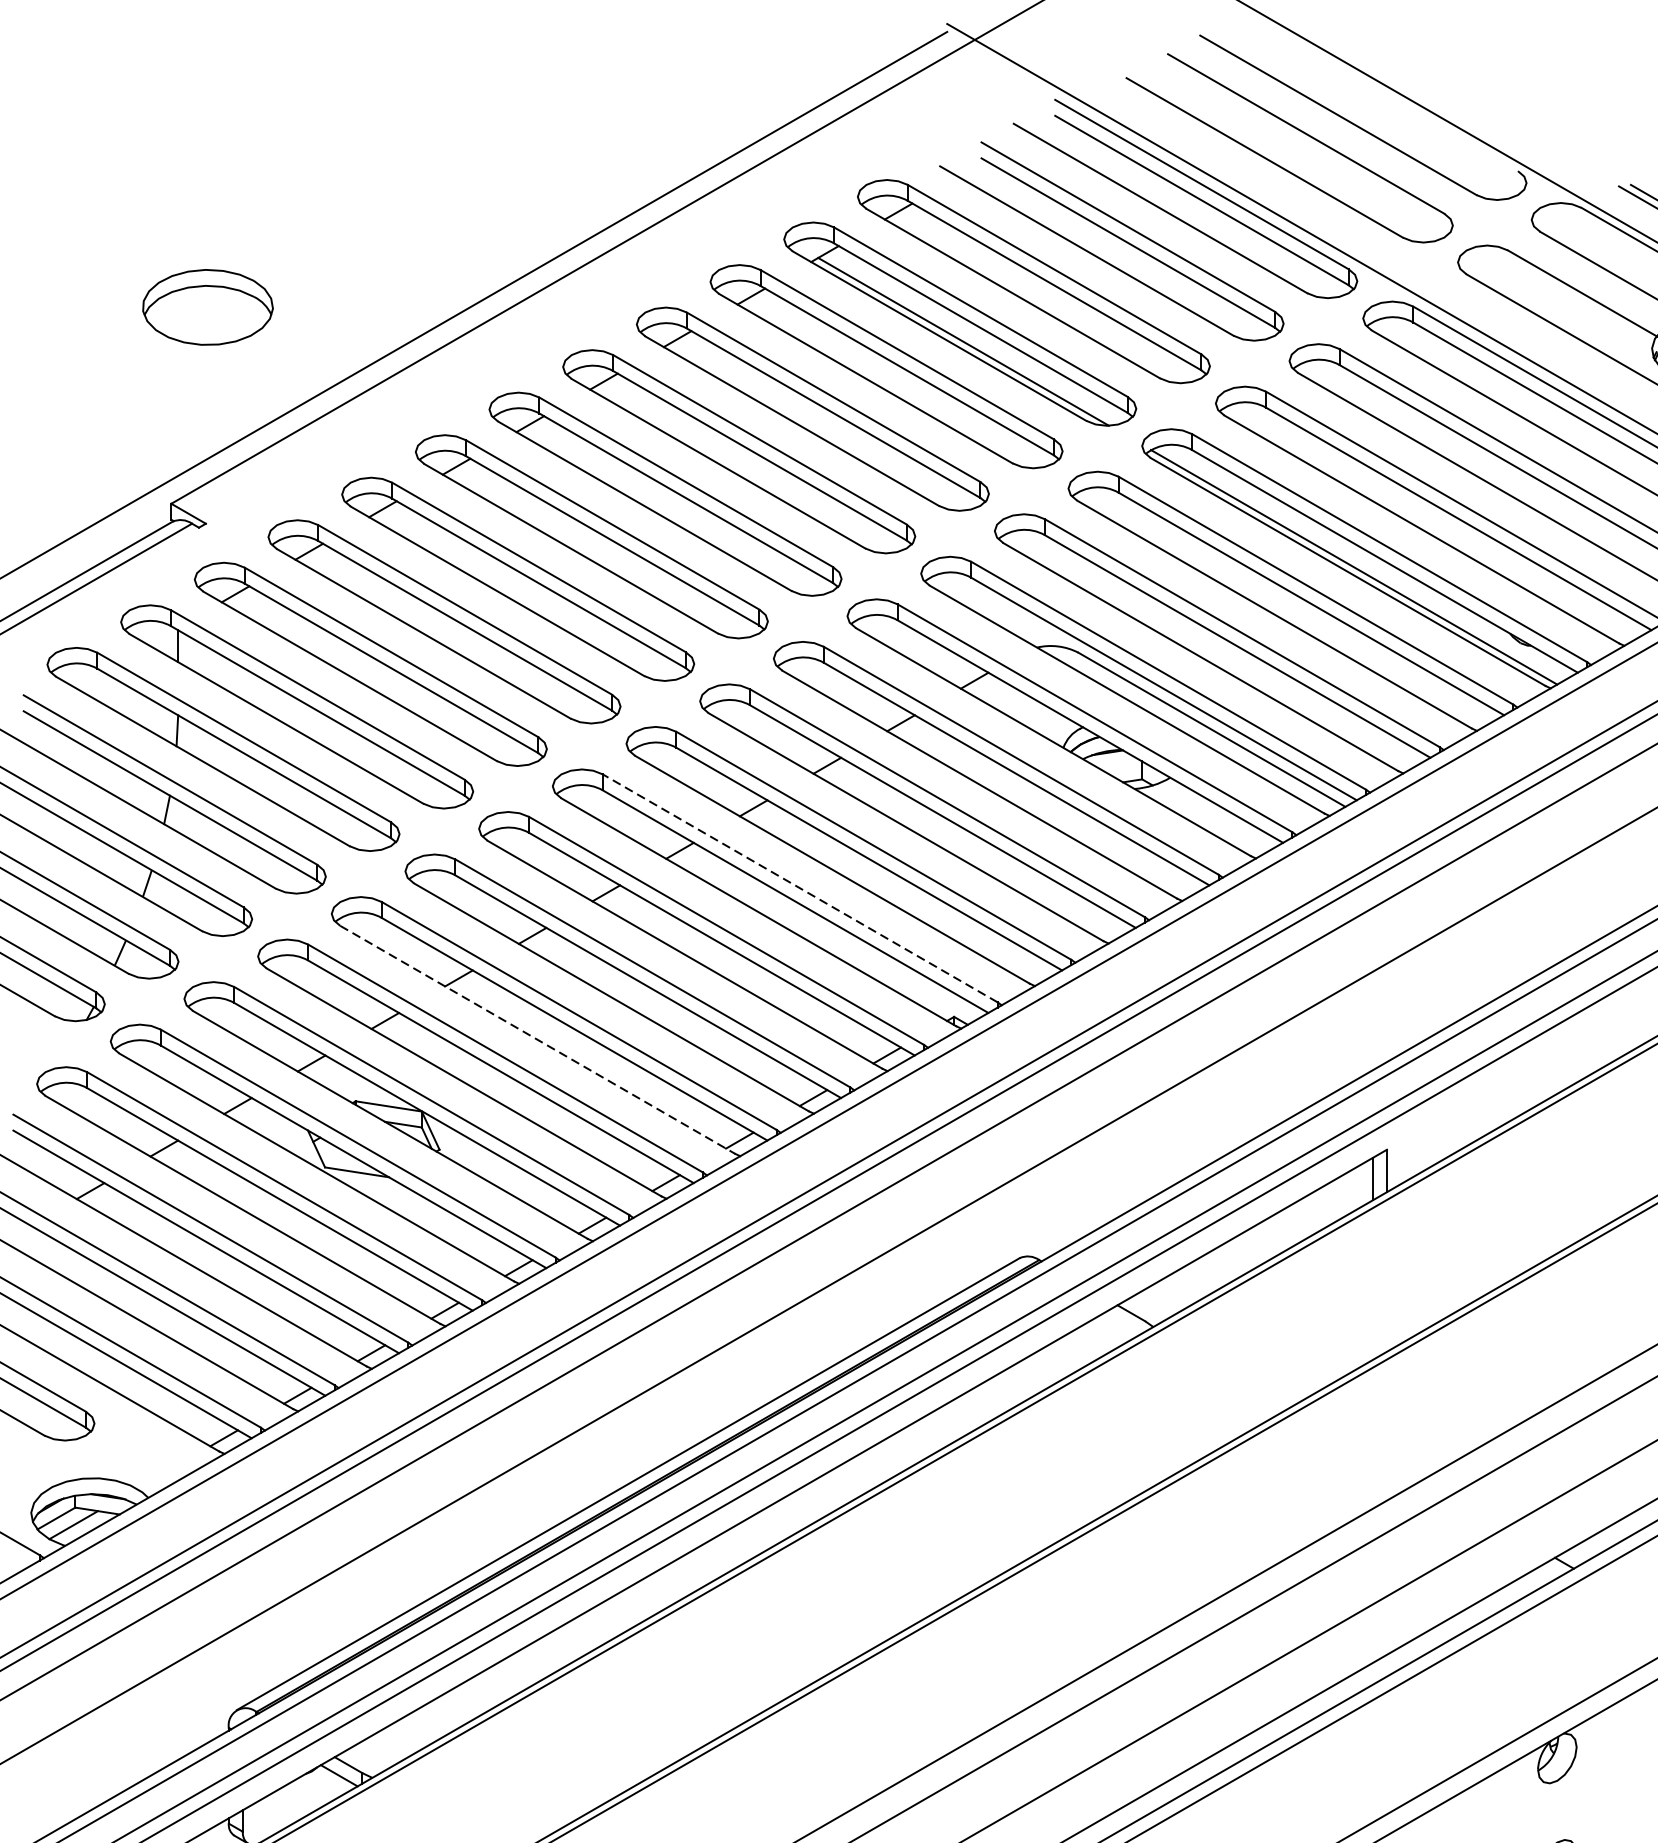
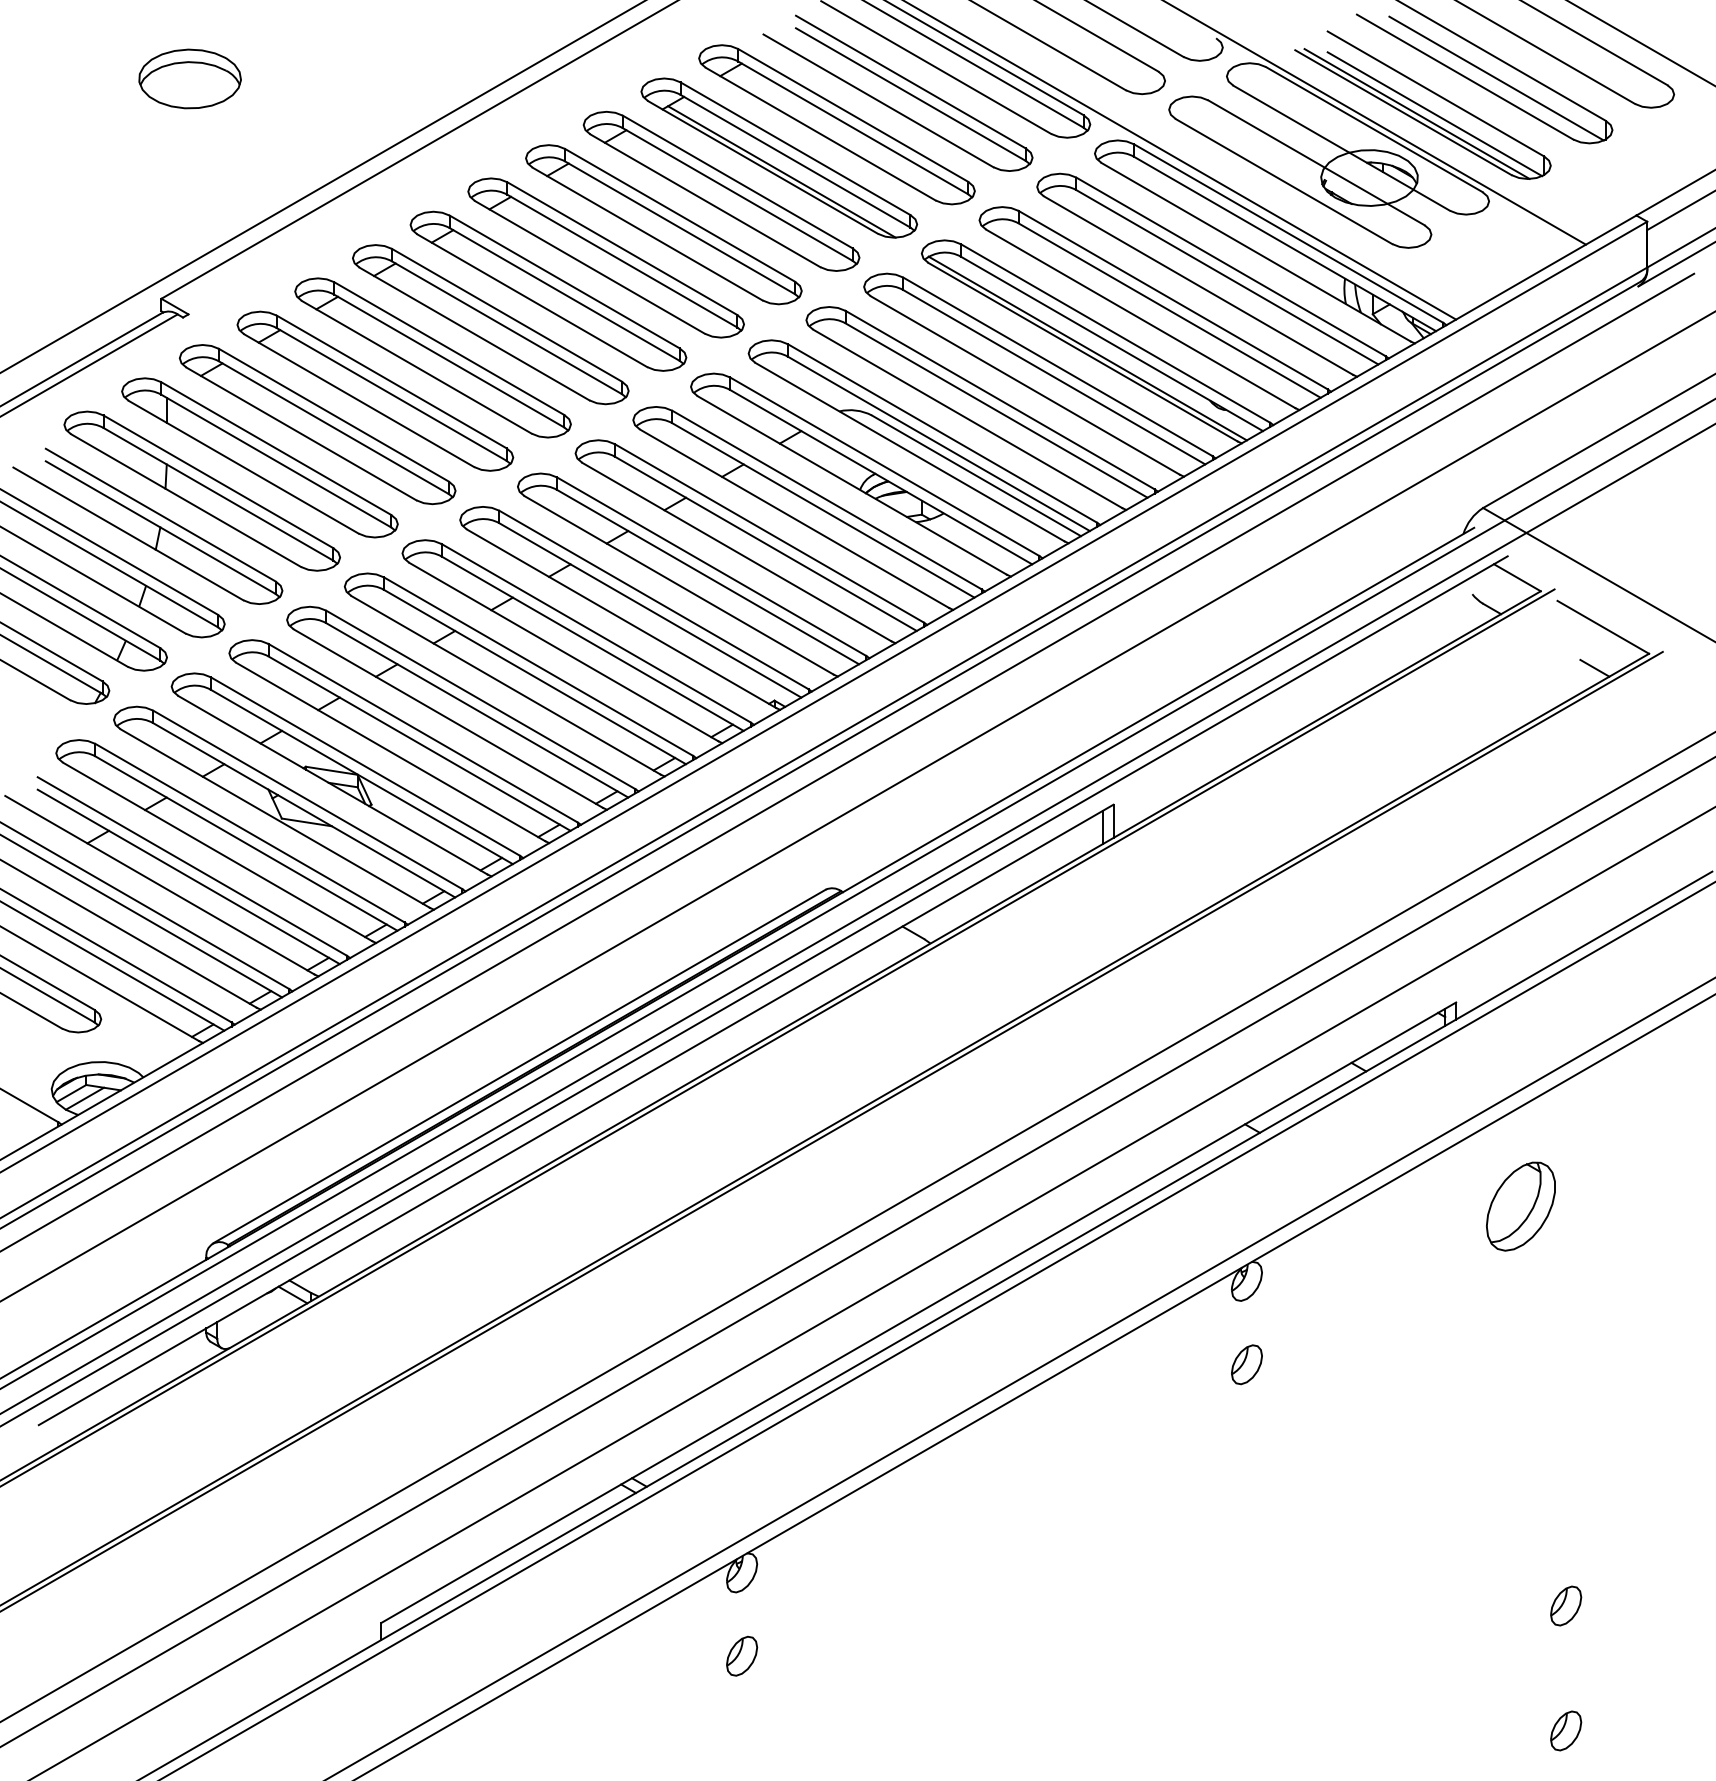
part: (207, 306) -> (189, 78), moved
line: (799, 889) -> (653, 600), dashed -> solid
line: (537, 1039) -> (448, 718), dashed -> solid

